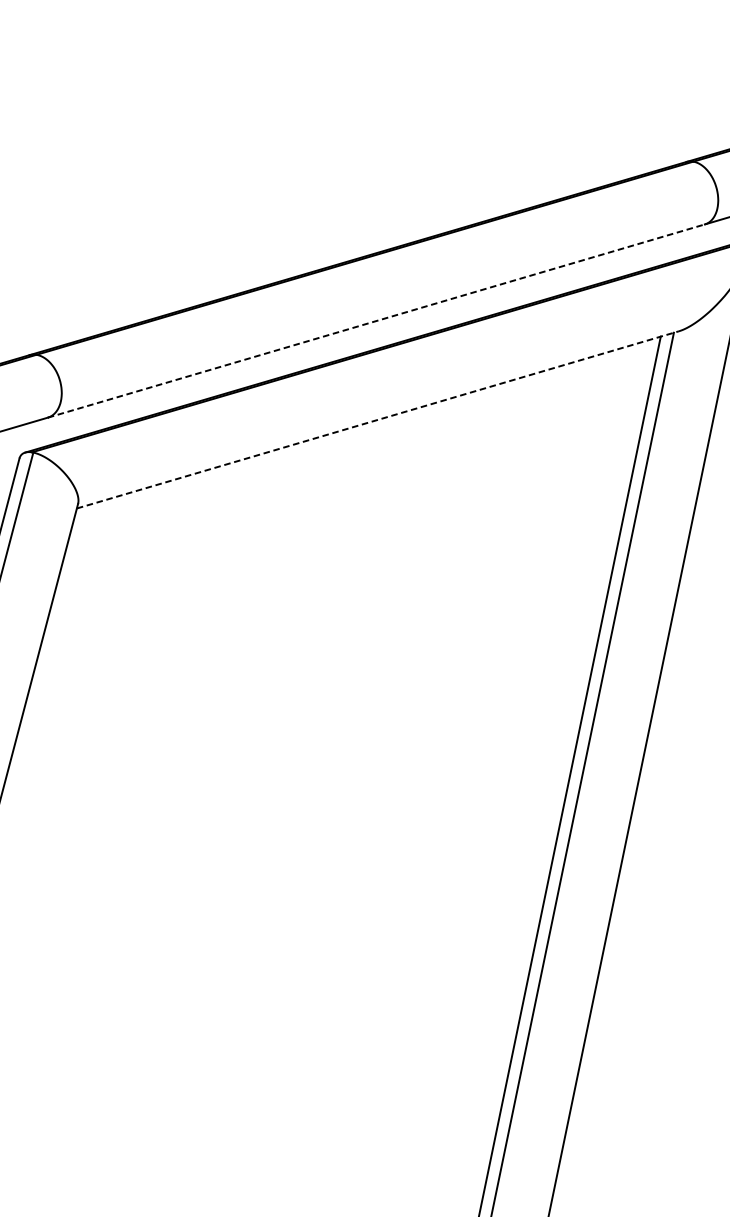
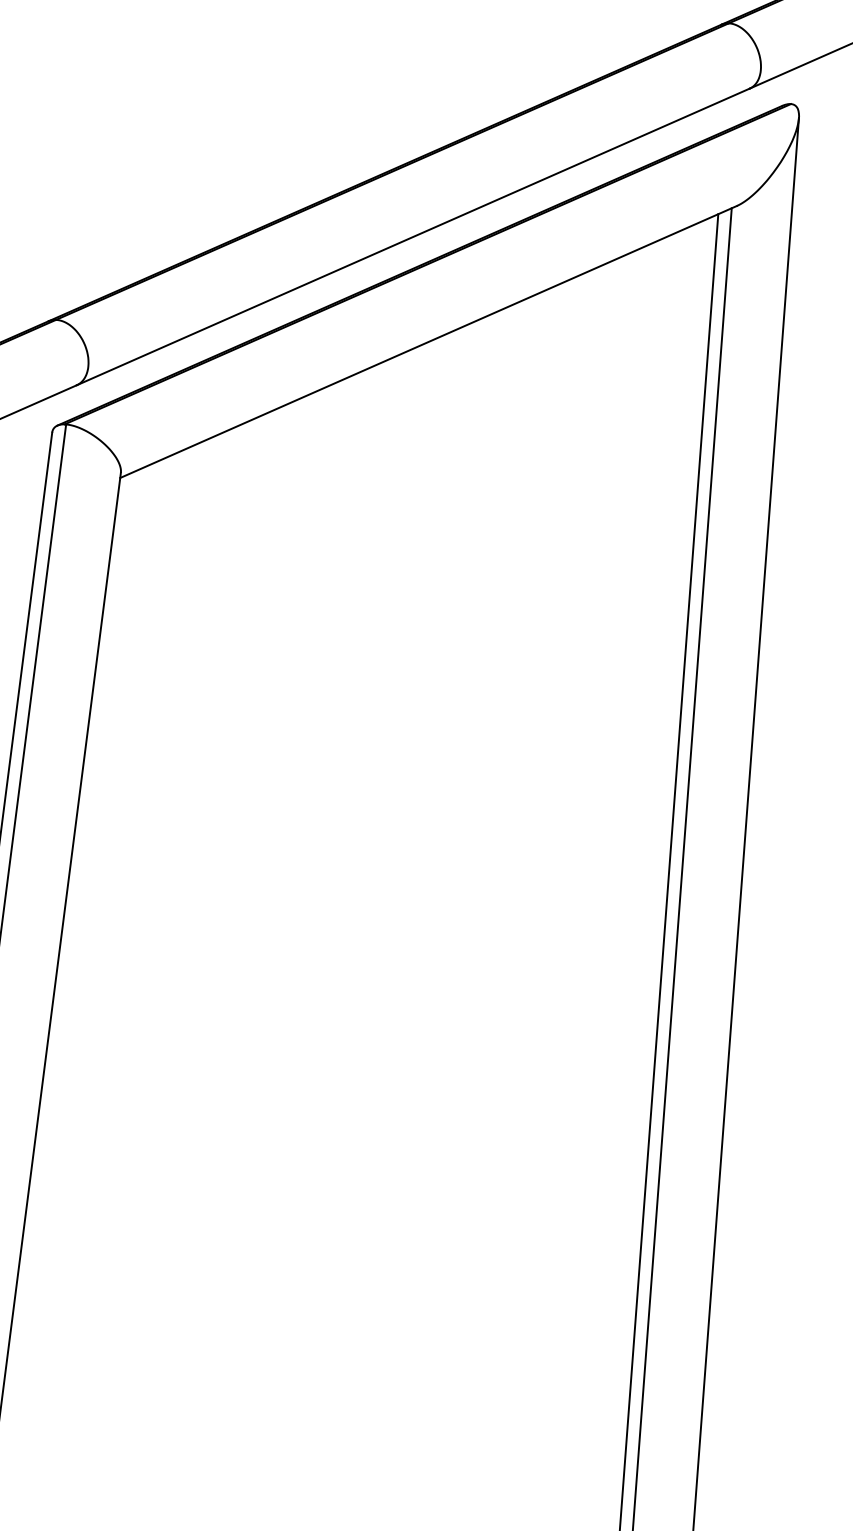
line: (376, 320) -> (413, 236), dashed -> solid
line: (377, 420) -> (428, 342), dashed -> solid

